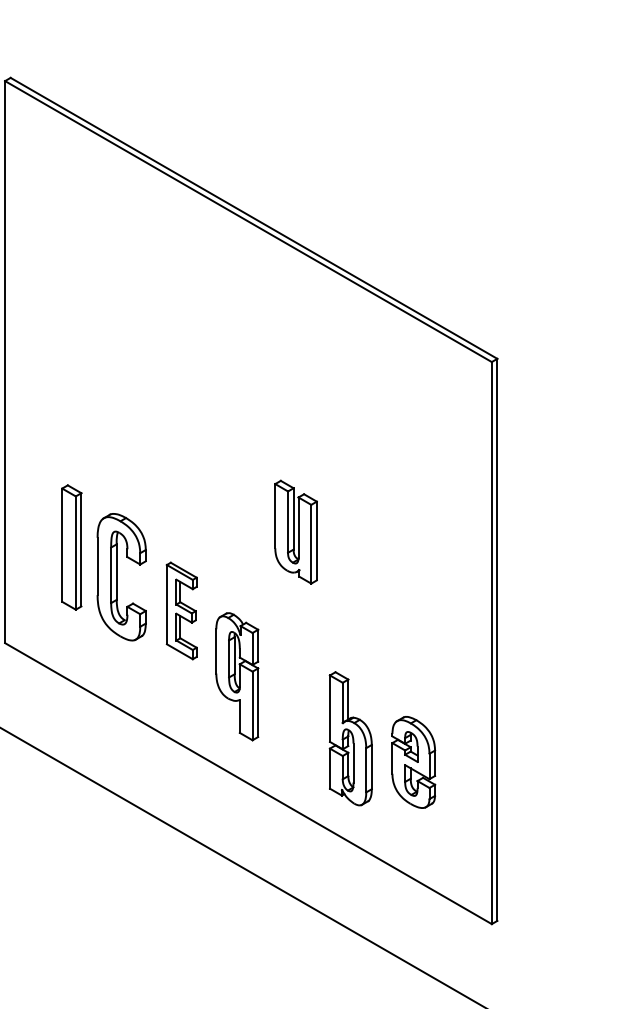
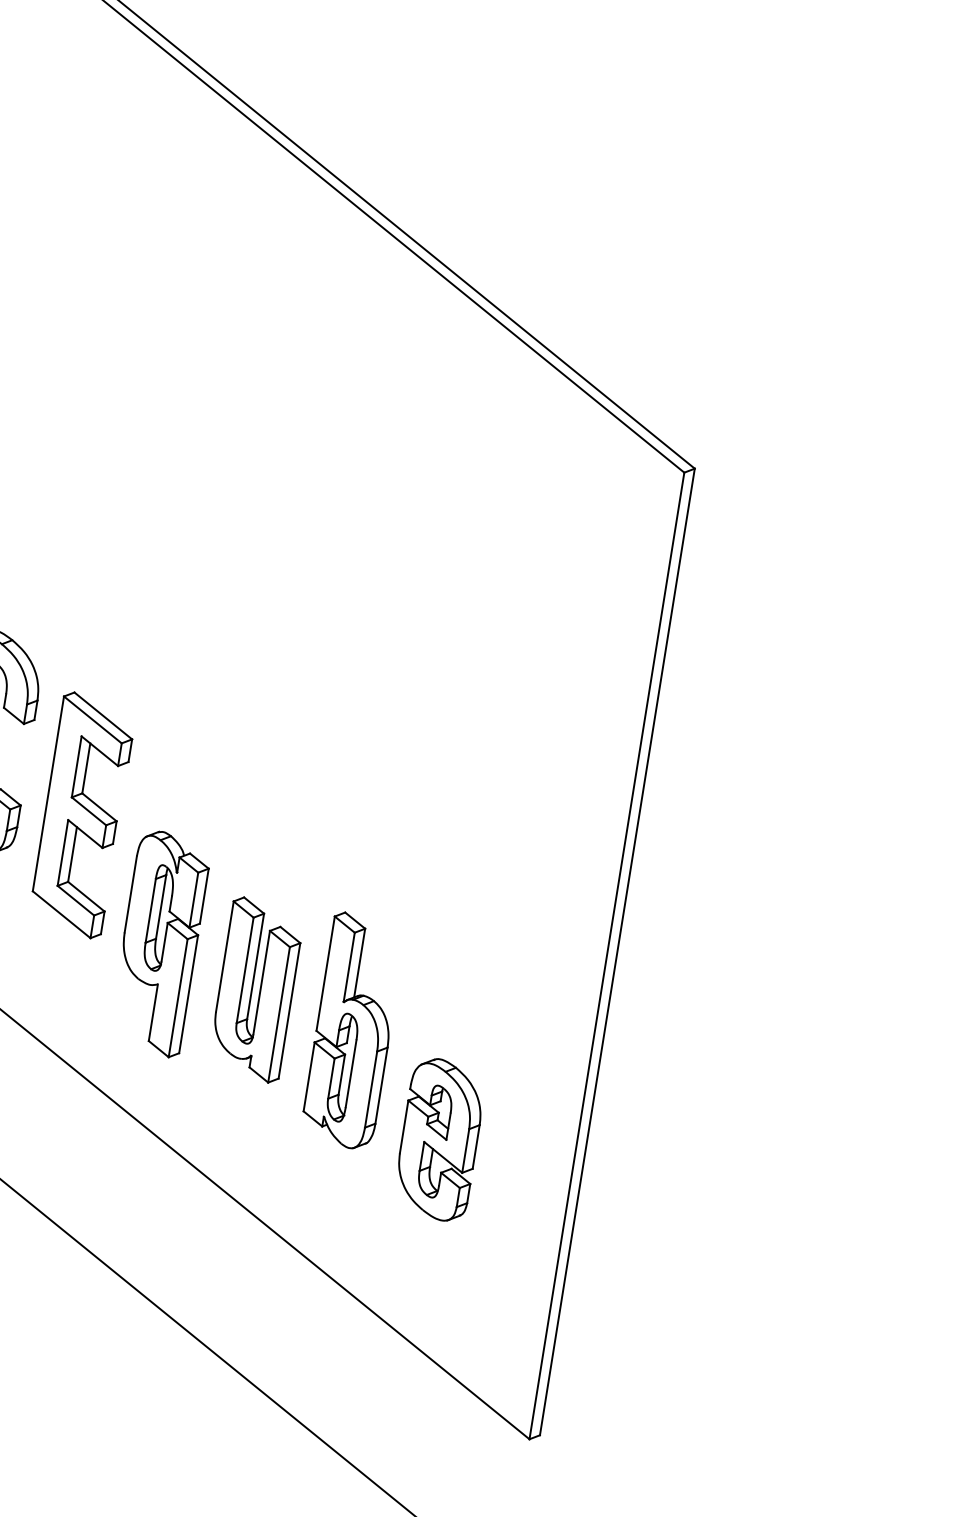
part: (295, 531) -> (255, 988), moved
part: (181, 610) -> (82, 814), size x1.43
part: (350, 738) -> (352, 1030), moved

